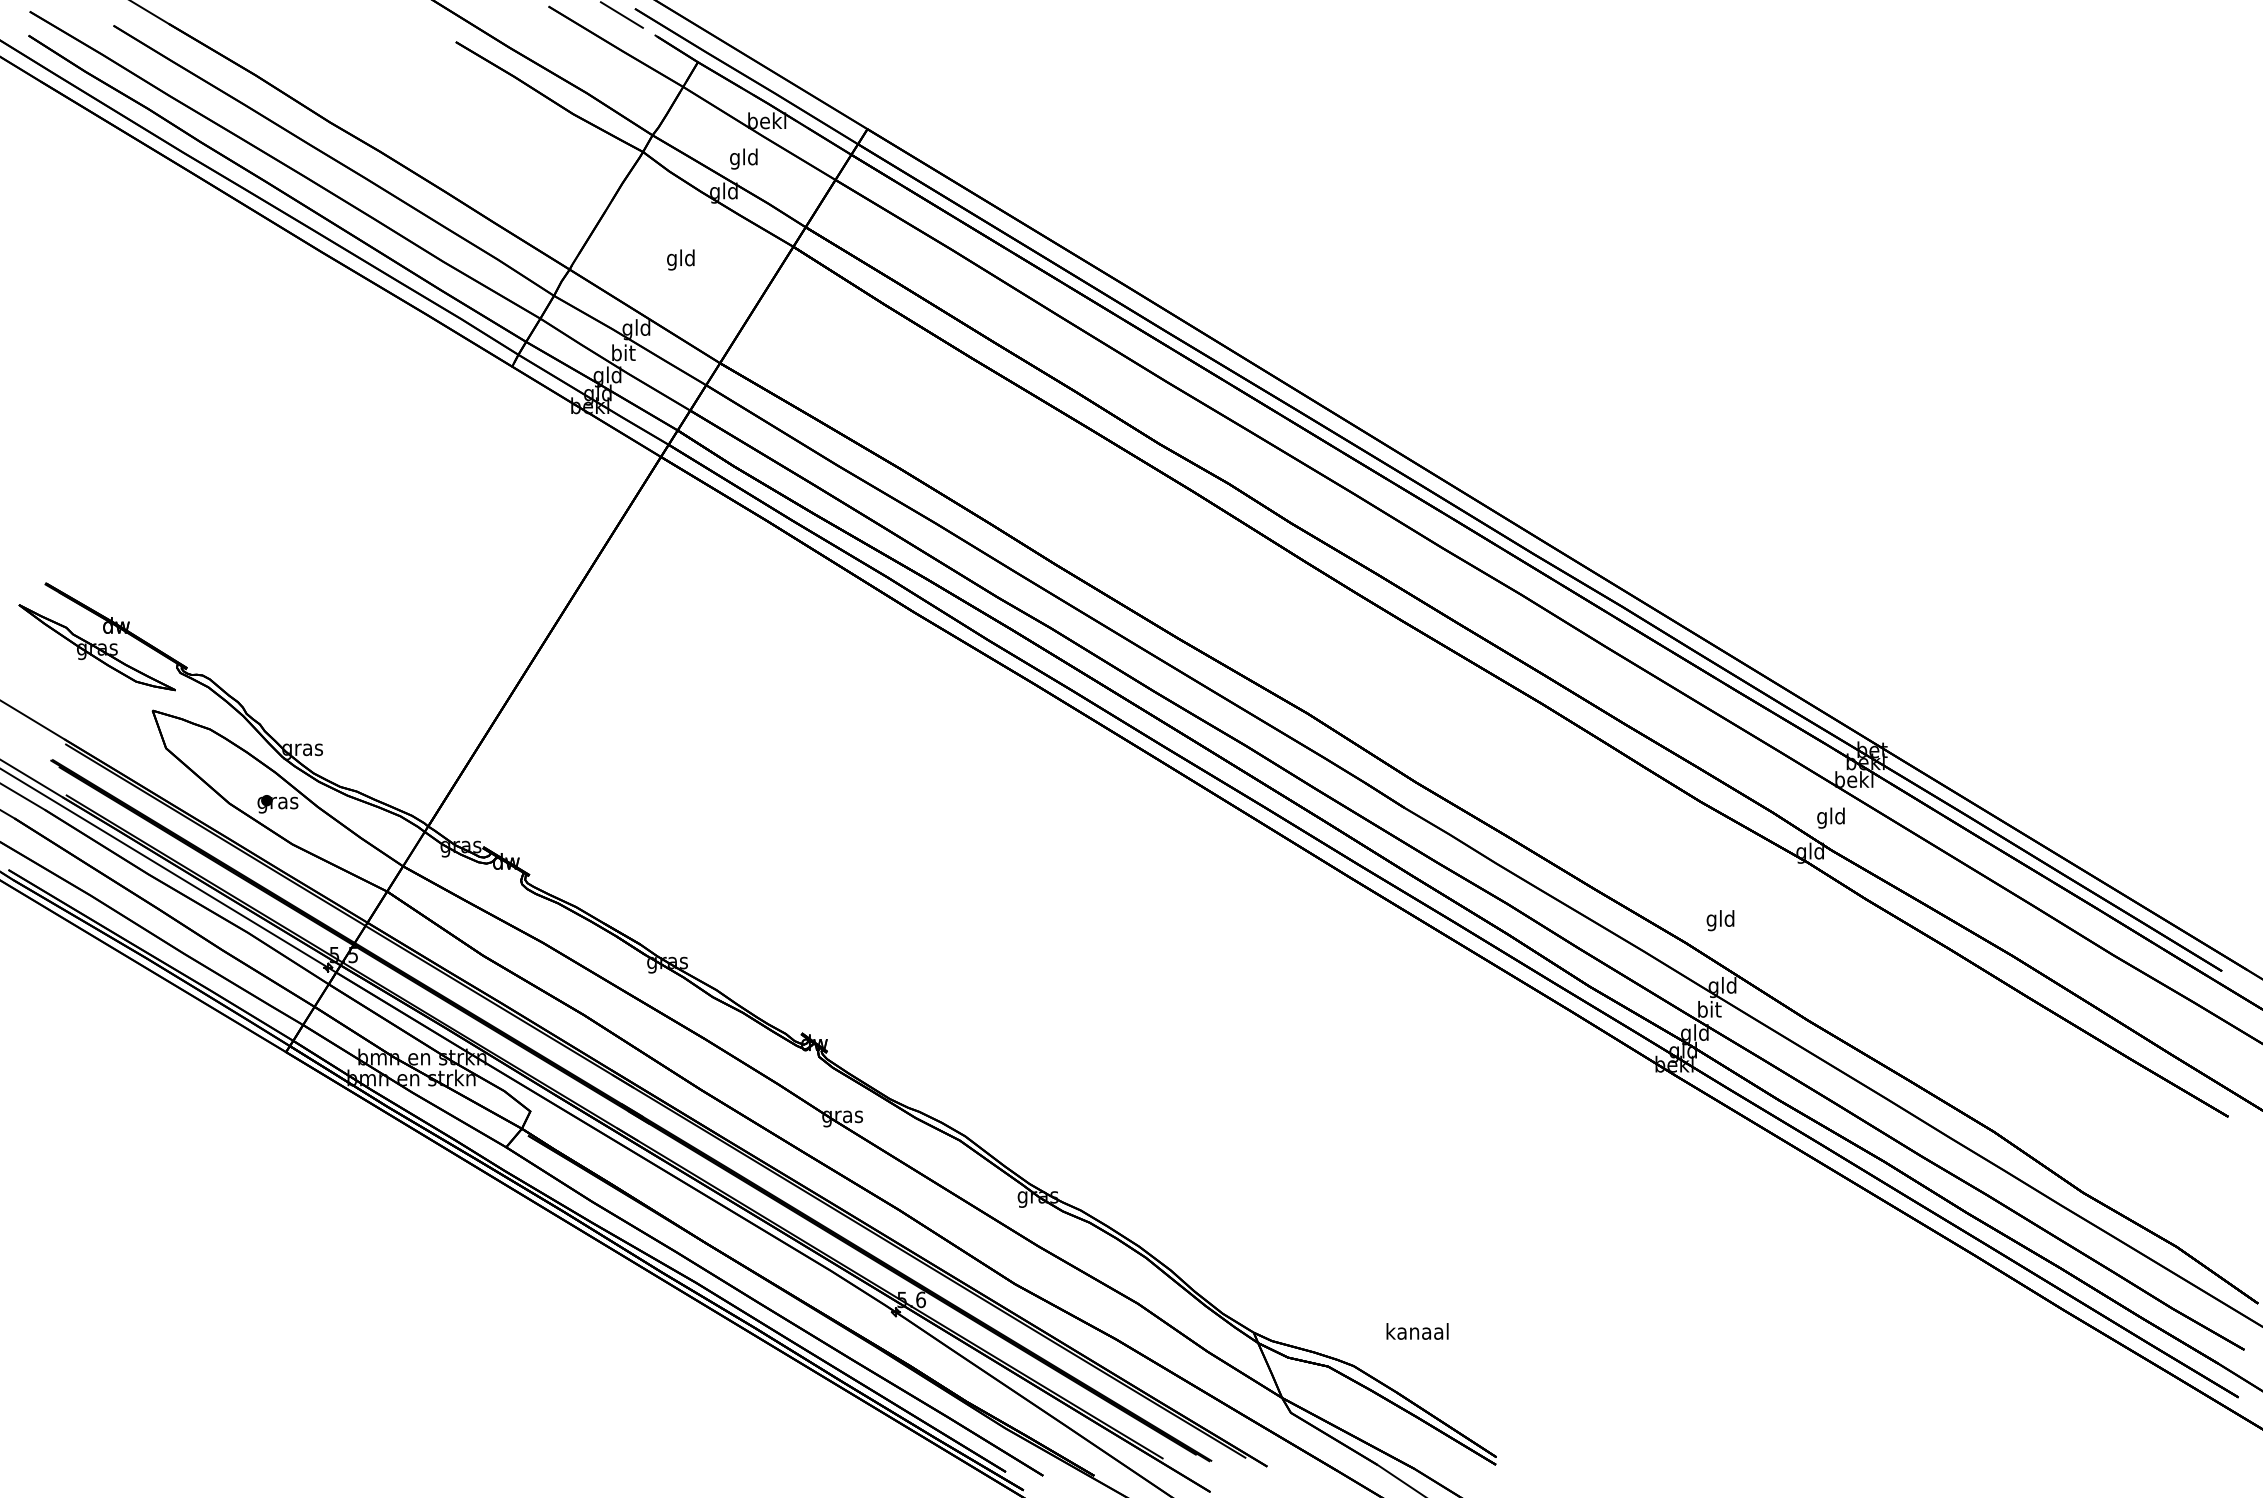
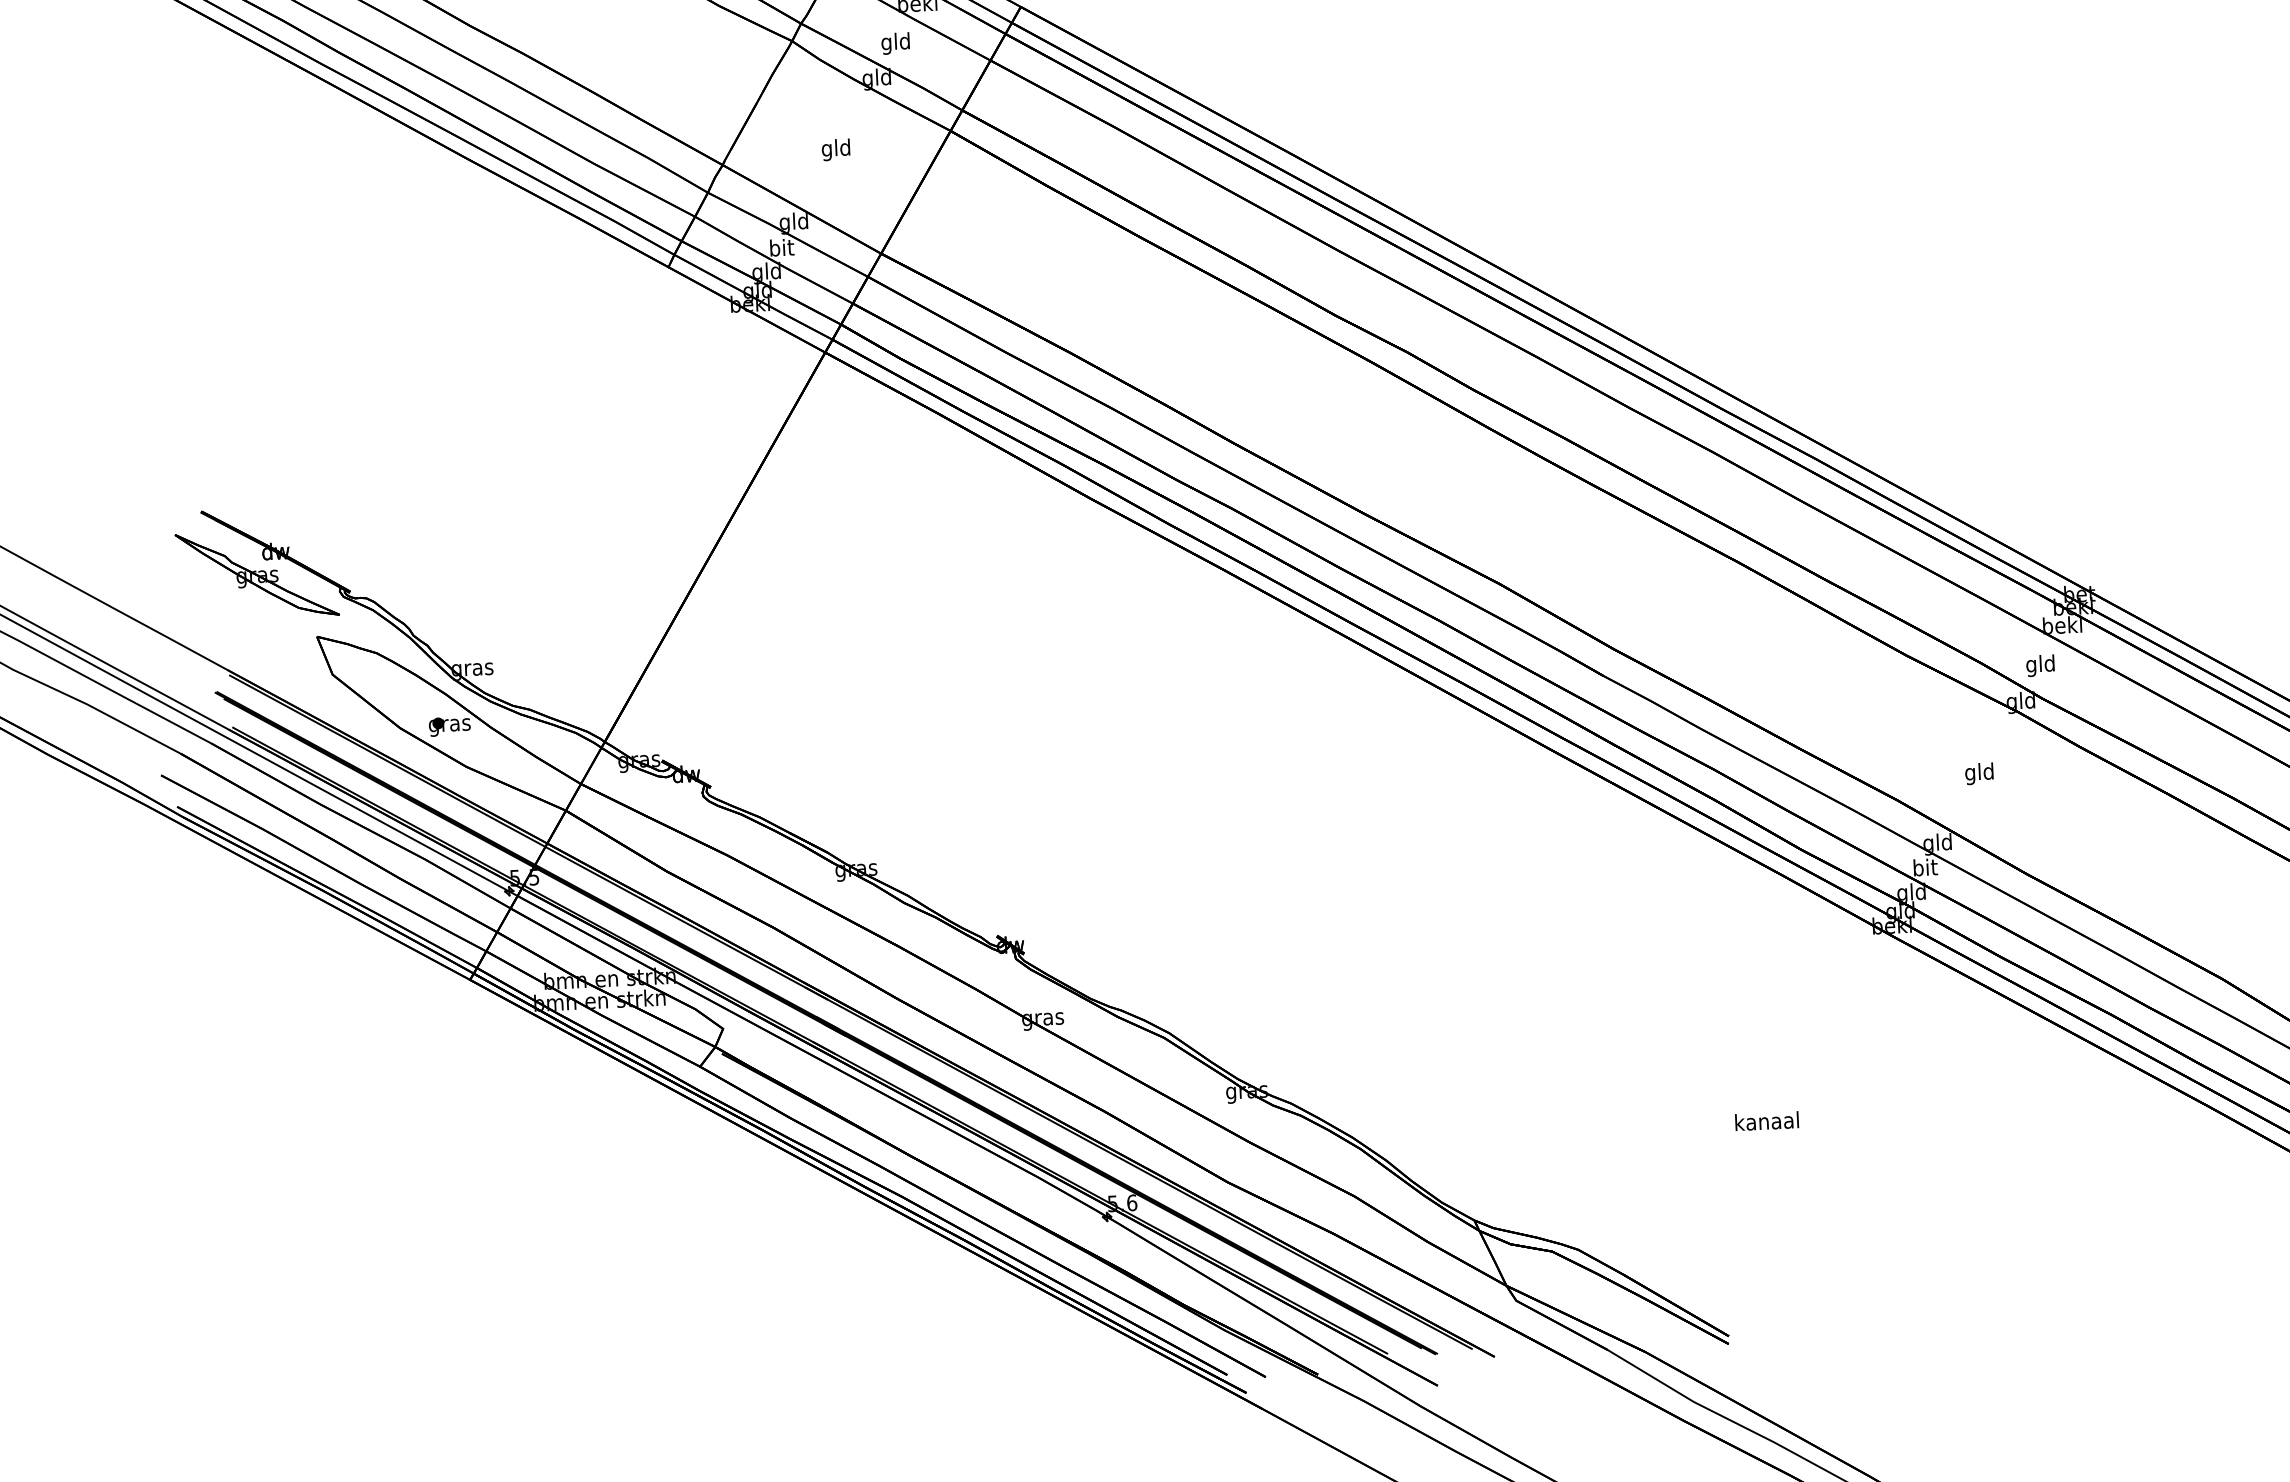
text: (1720, 920) -> (1979, 773), moved
text: (1417, 1331) -> (1766, 1121), moved

